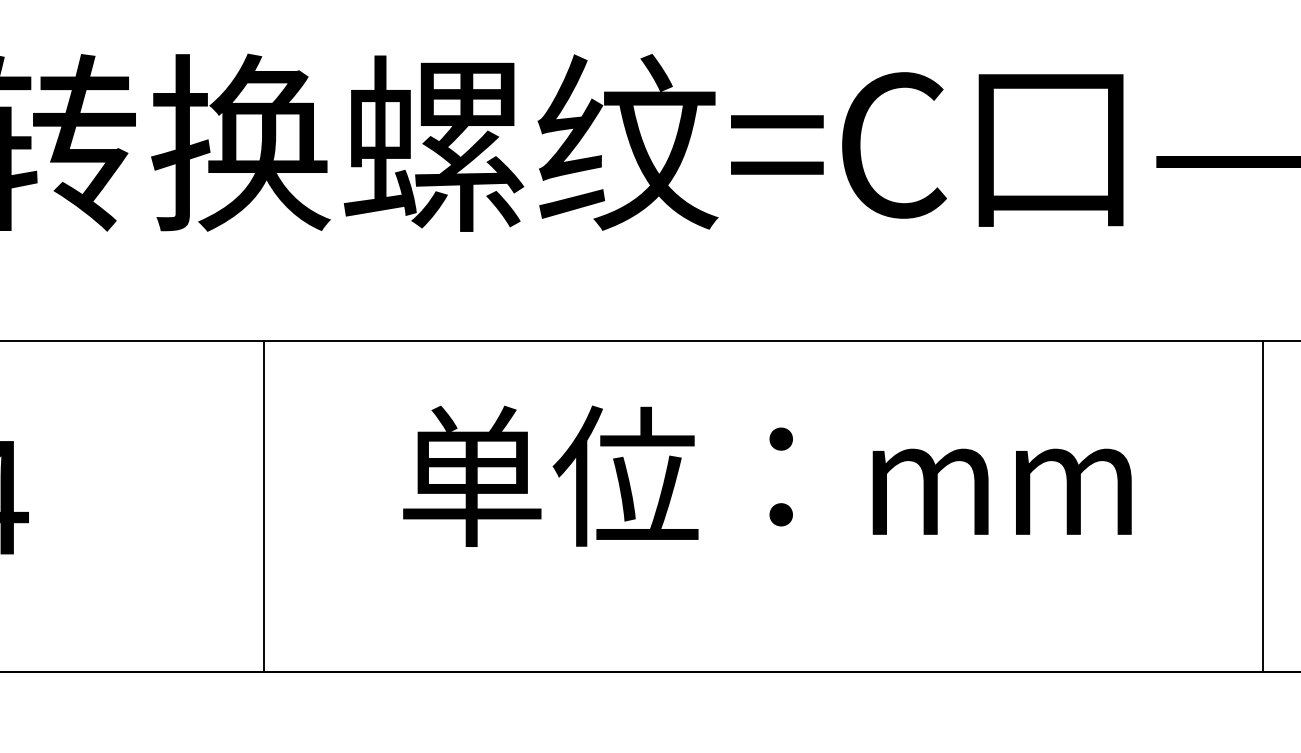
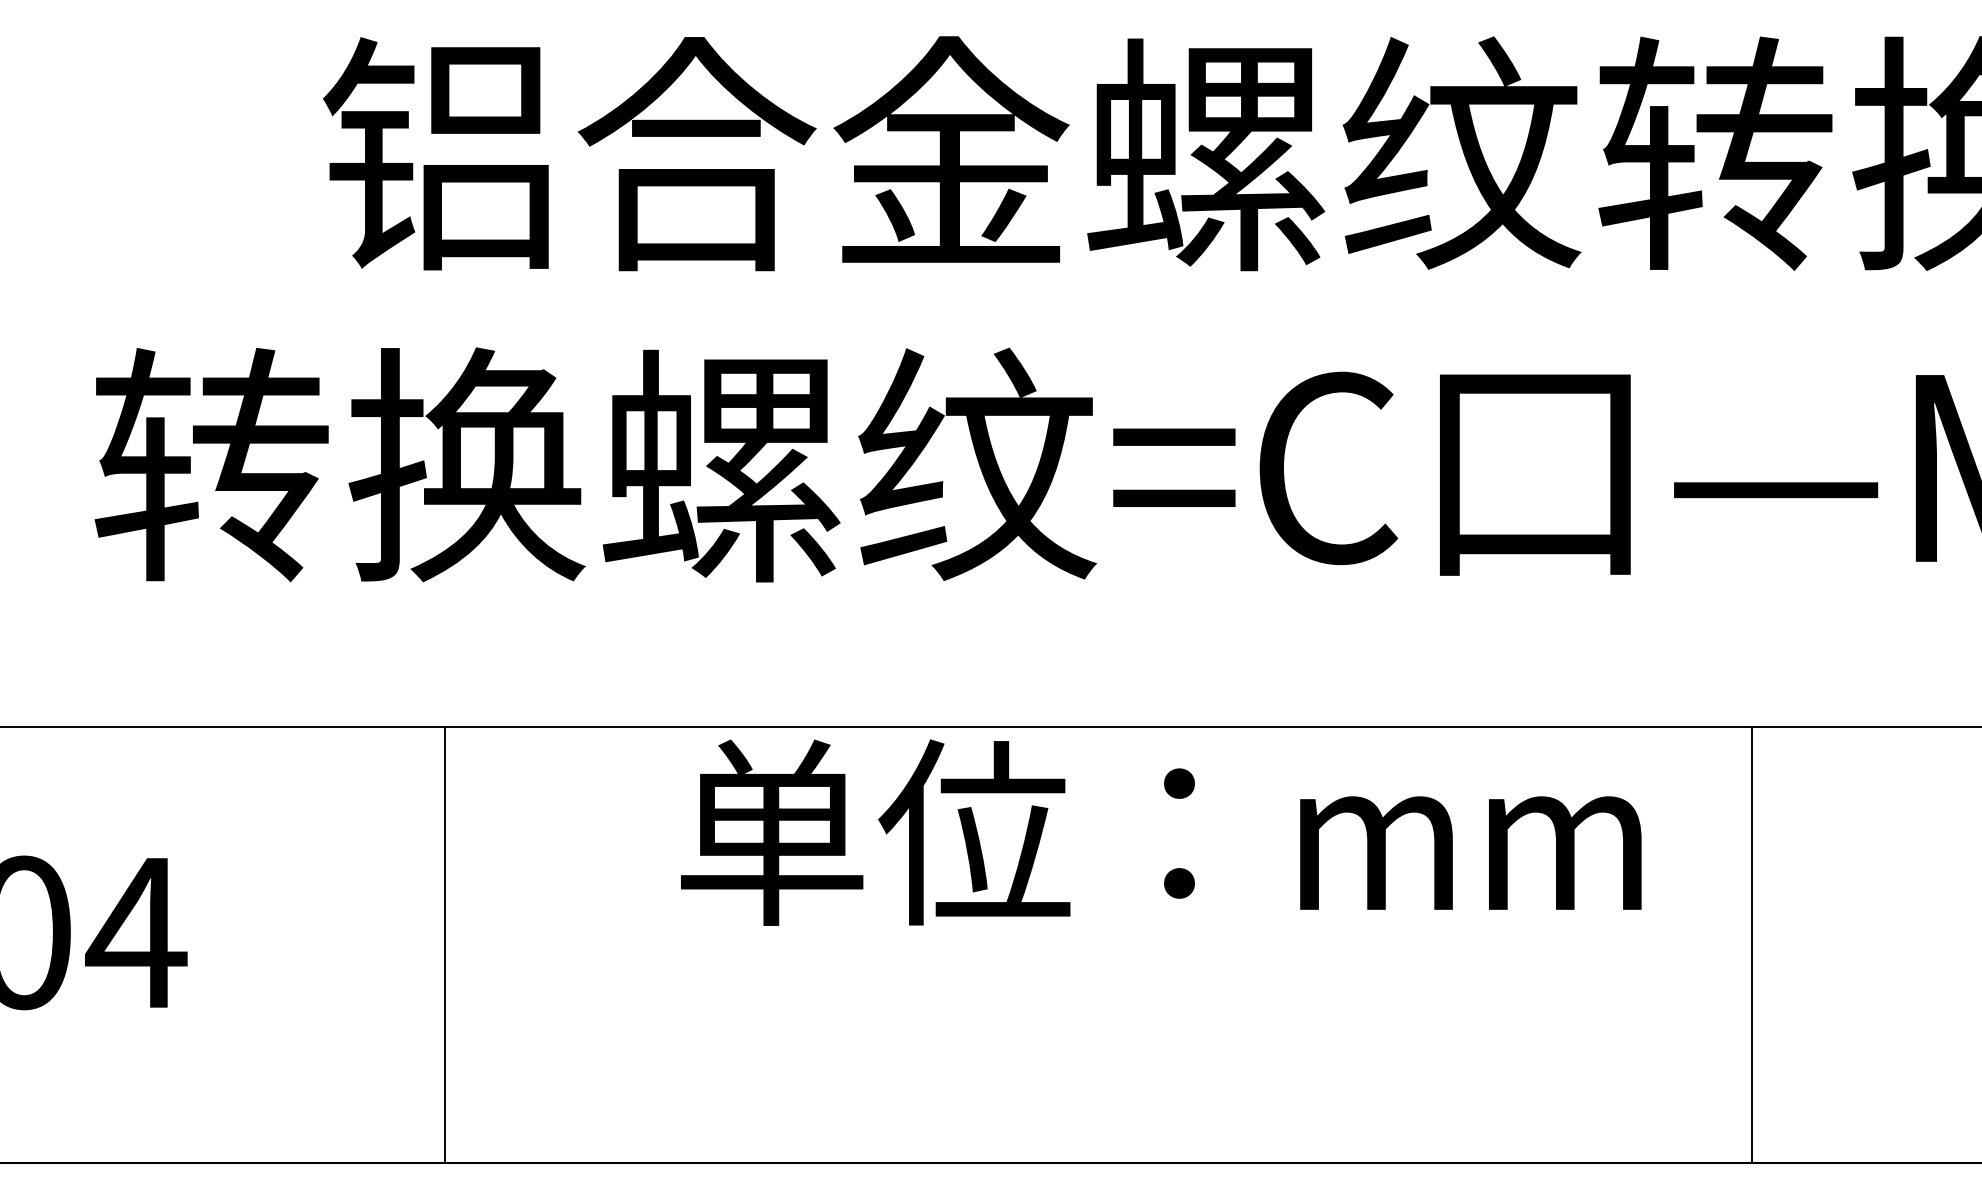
text: (767, 476) -> (1161, 832), moved
line: (264, 506) -> (445, 944), moved
line: (1263, 506) -> (1752, 944), moved

